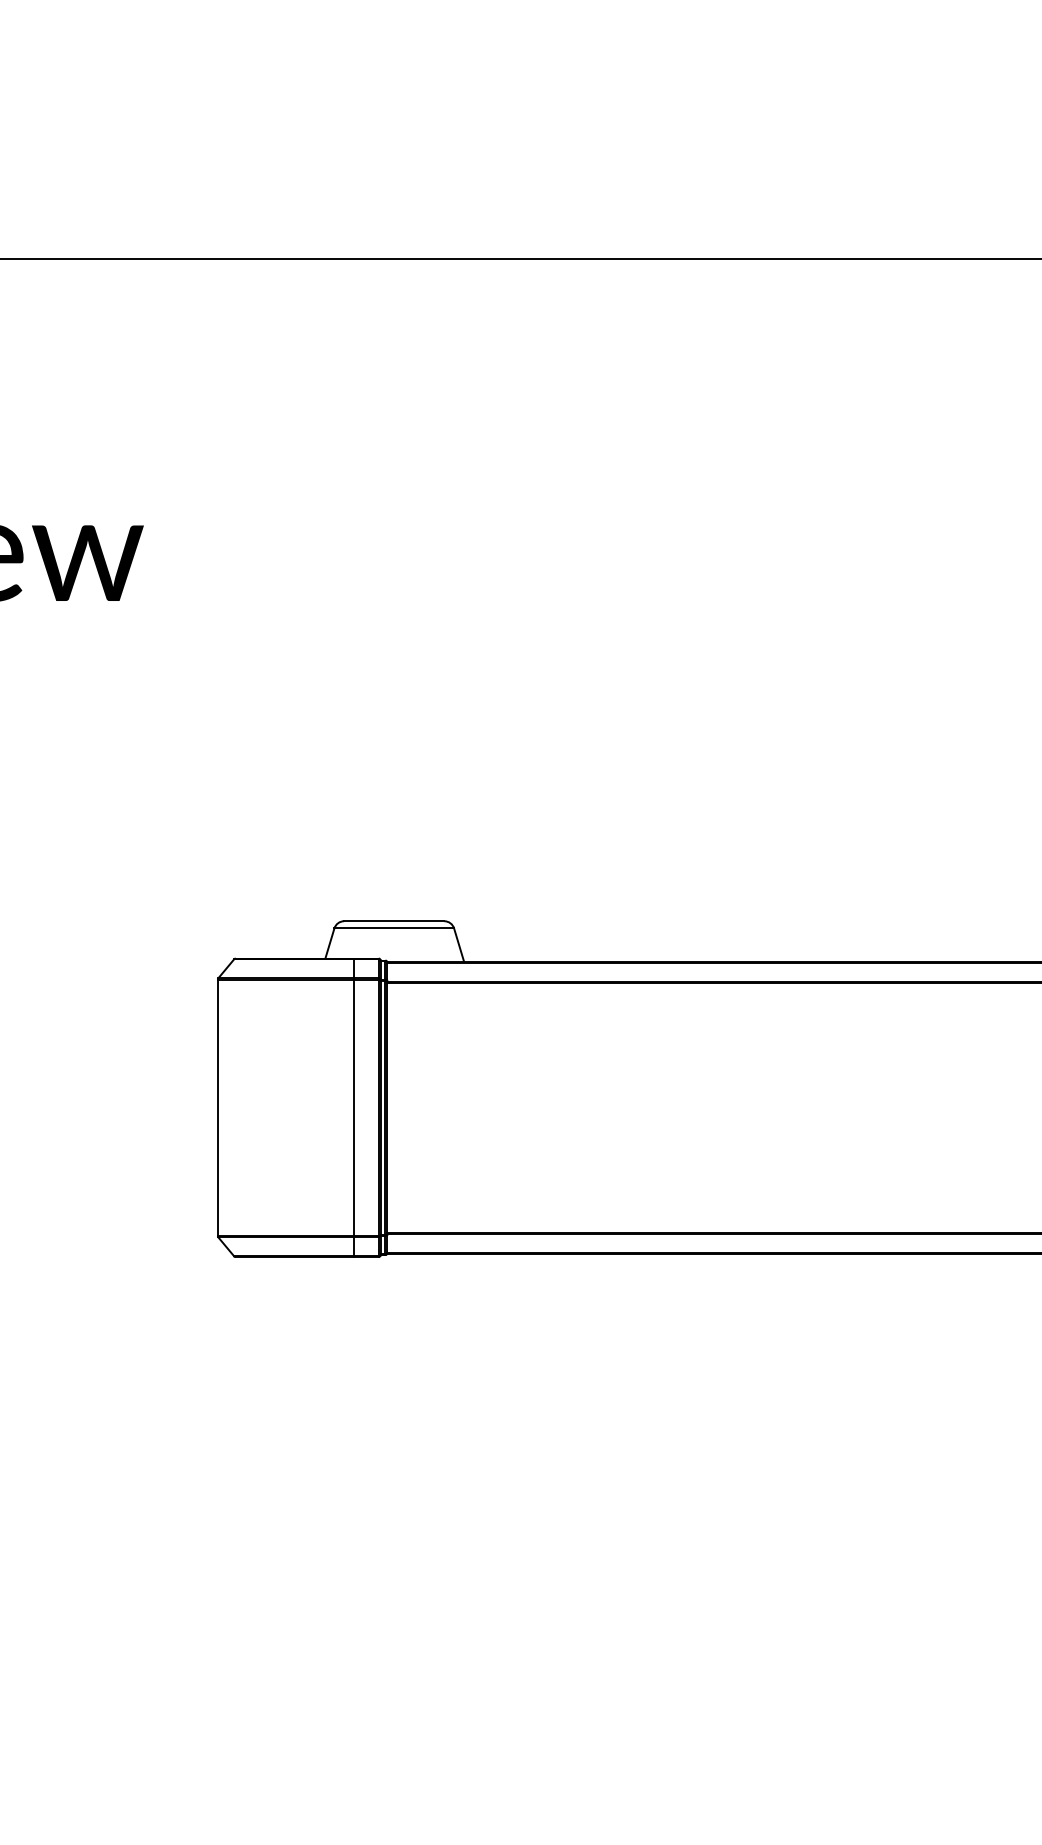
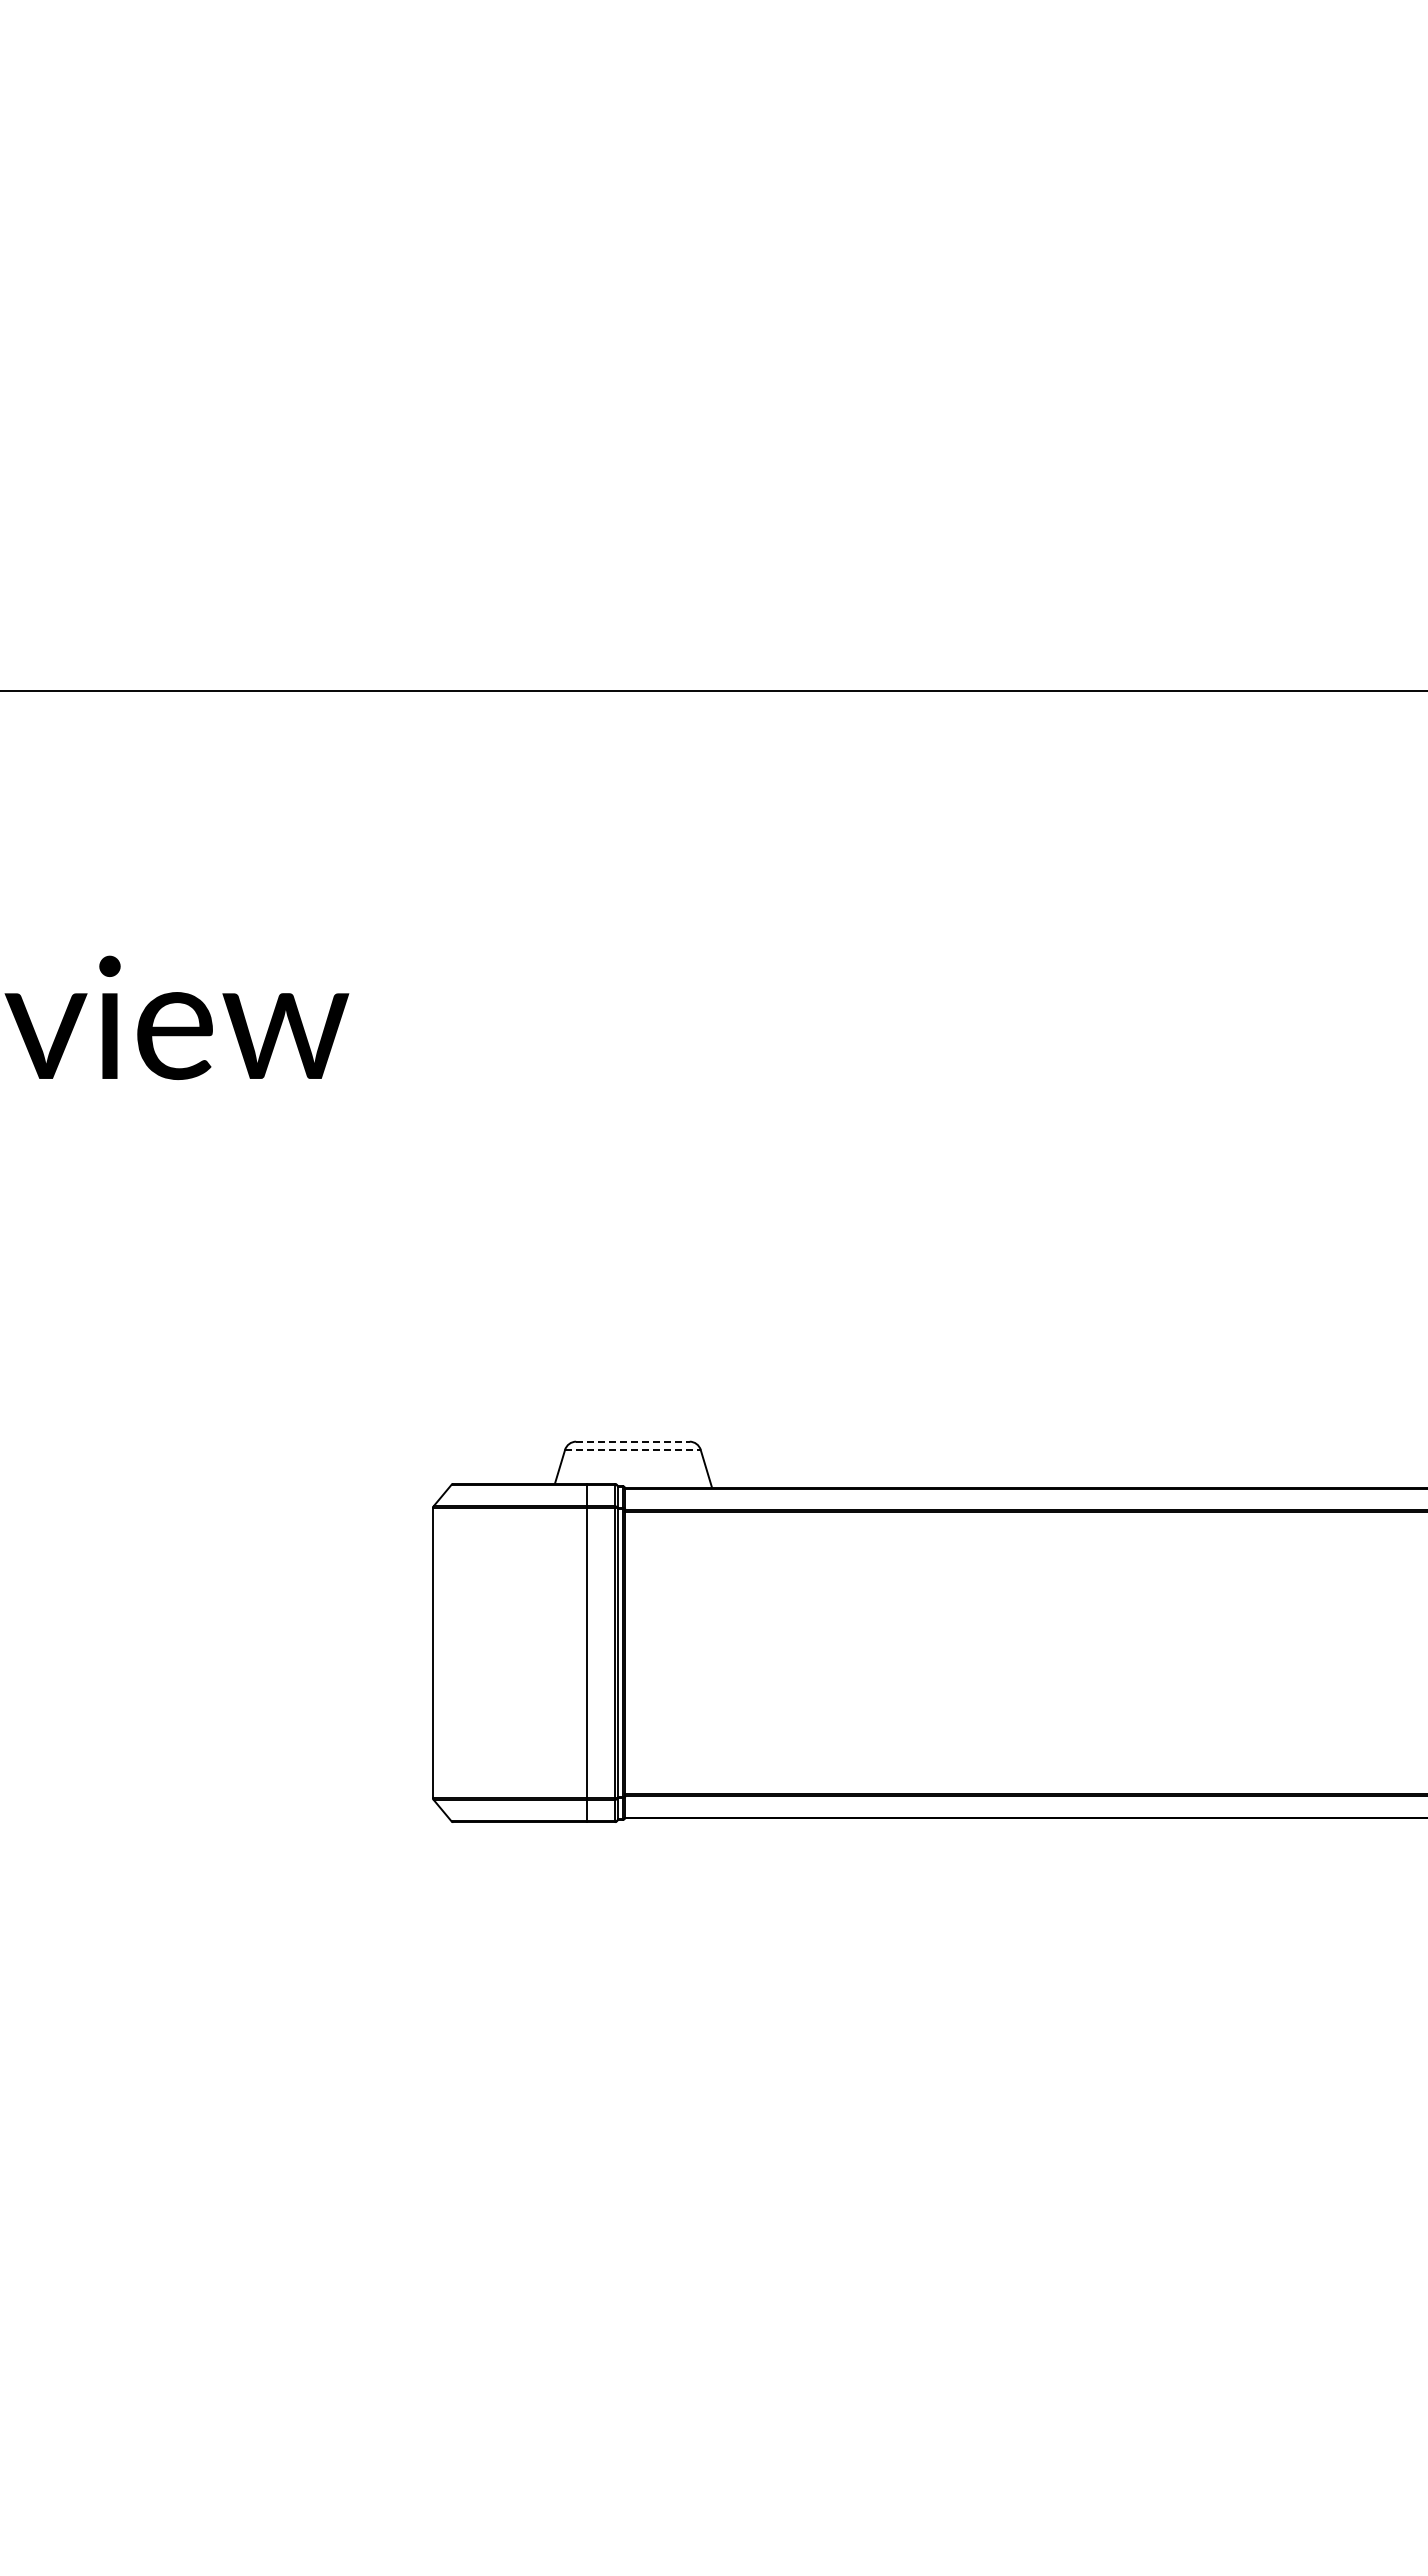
line: (393, 921) -> (632, 1441), solid -> dashed
line: (393, 928) -> (632, 1449), solid -> dashed

